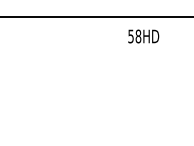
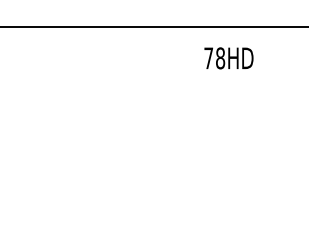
text: (130, 36) -> (207, 58), 58HD -> 78HD

